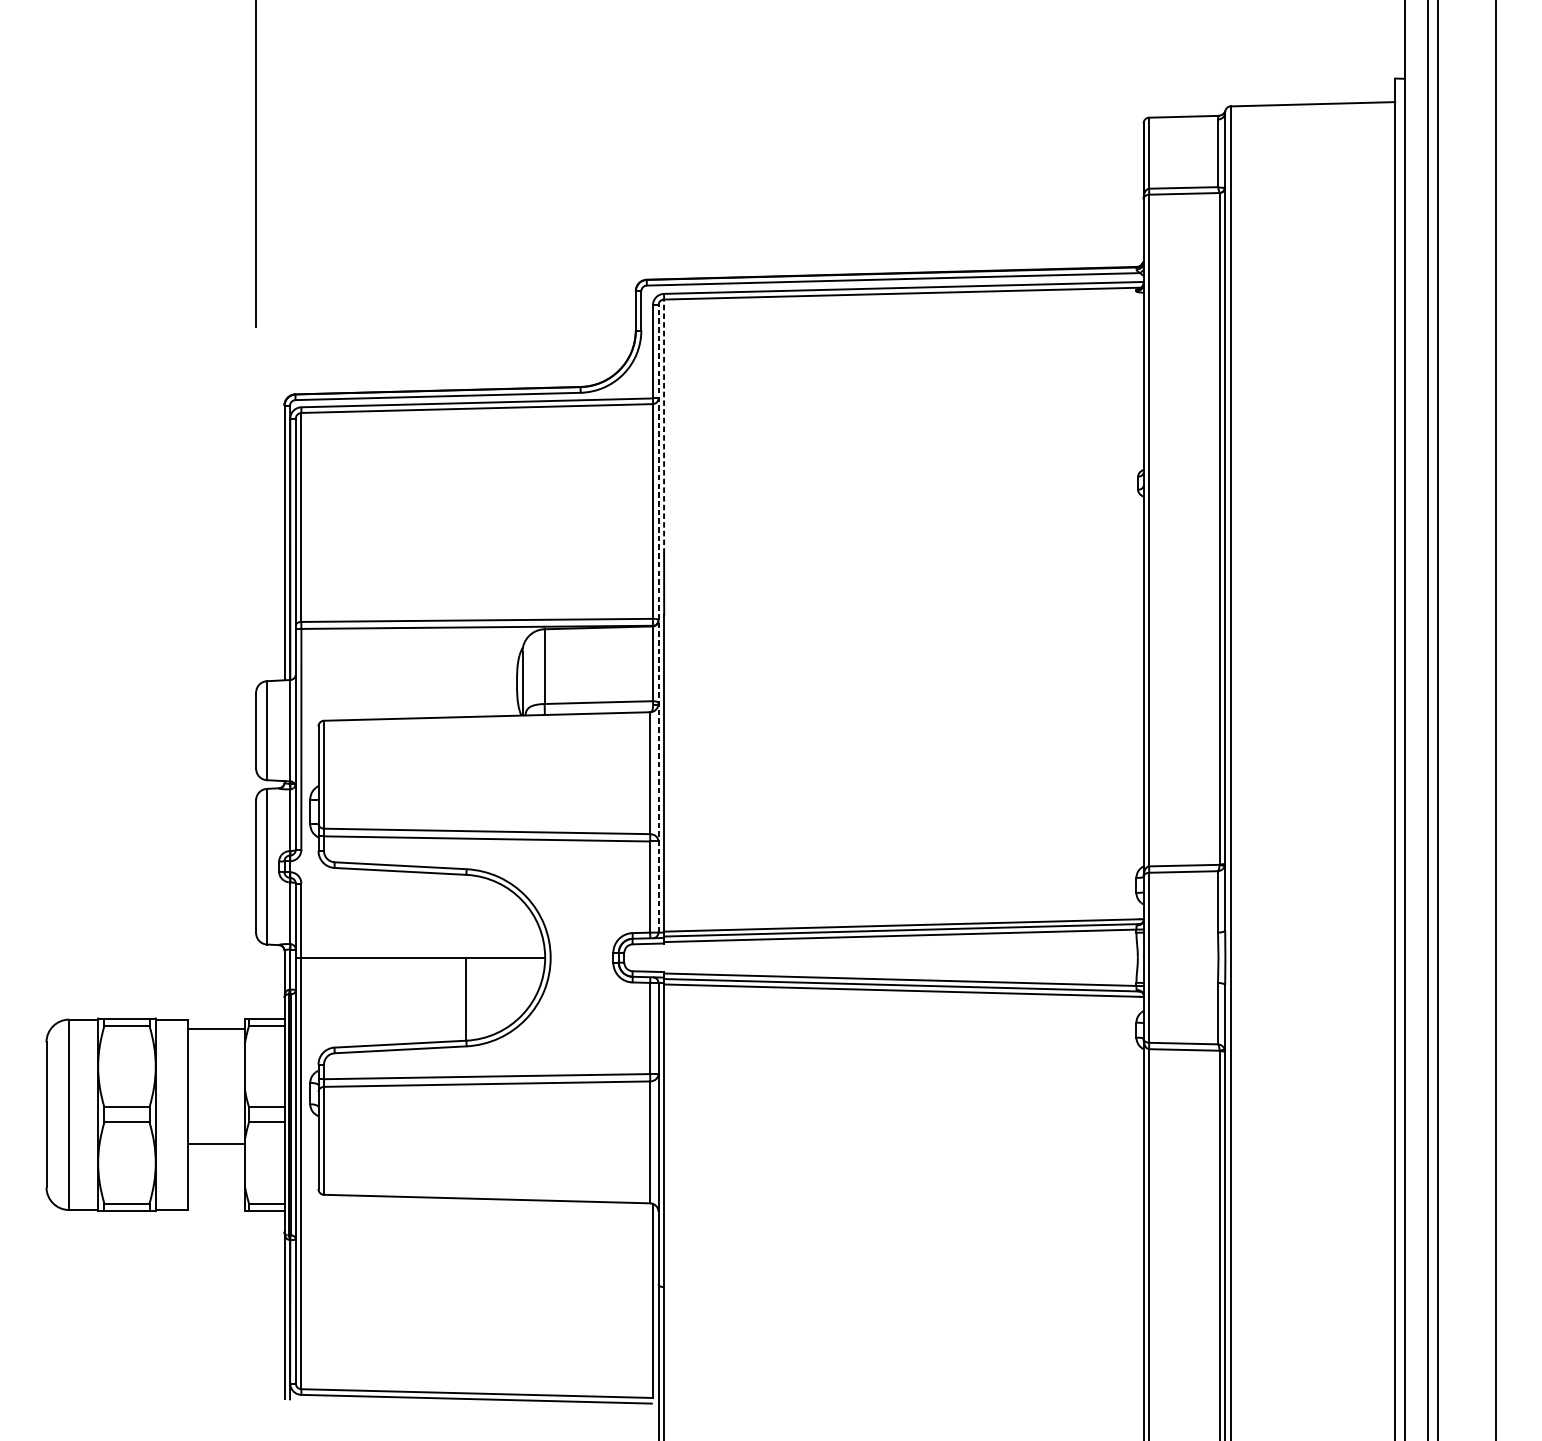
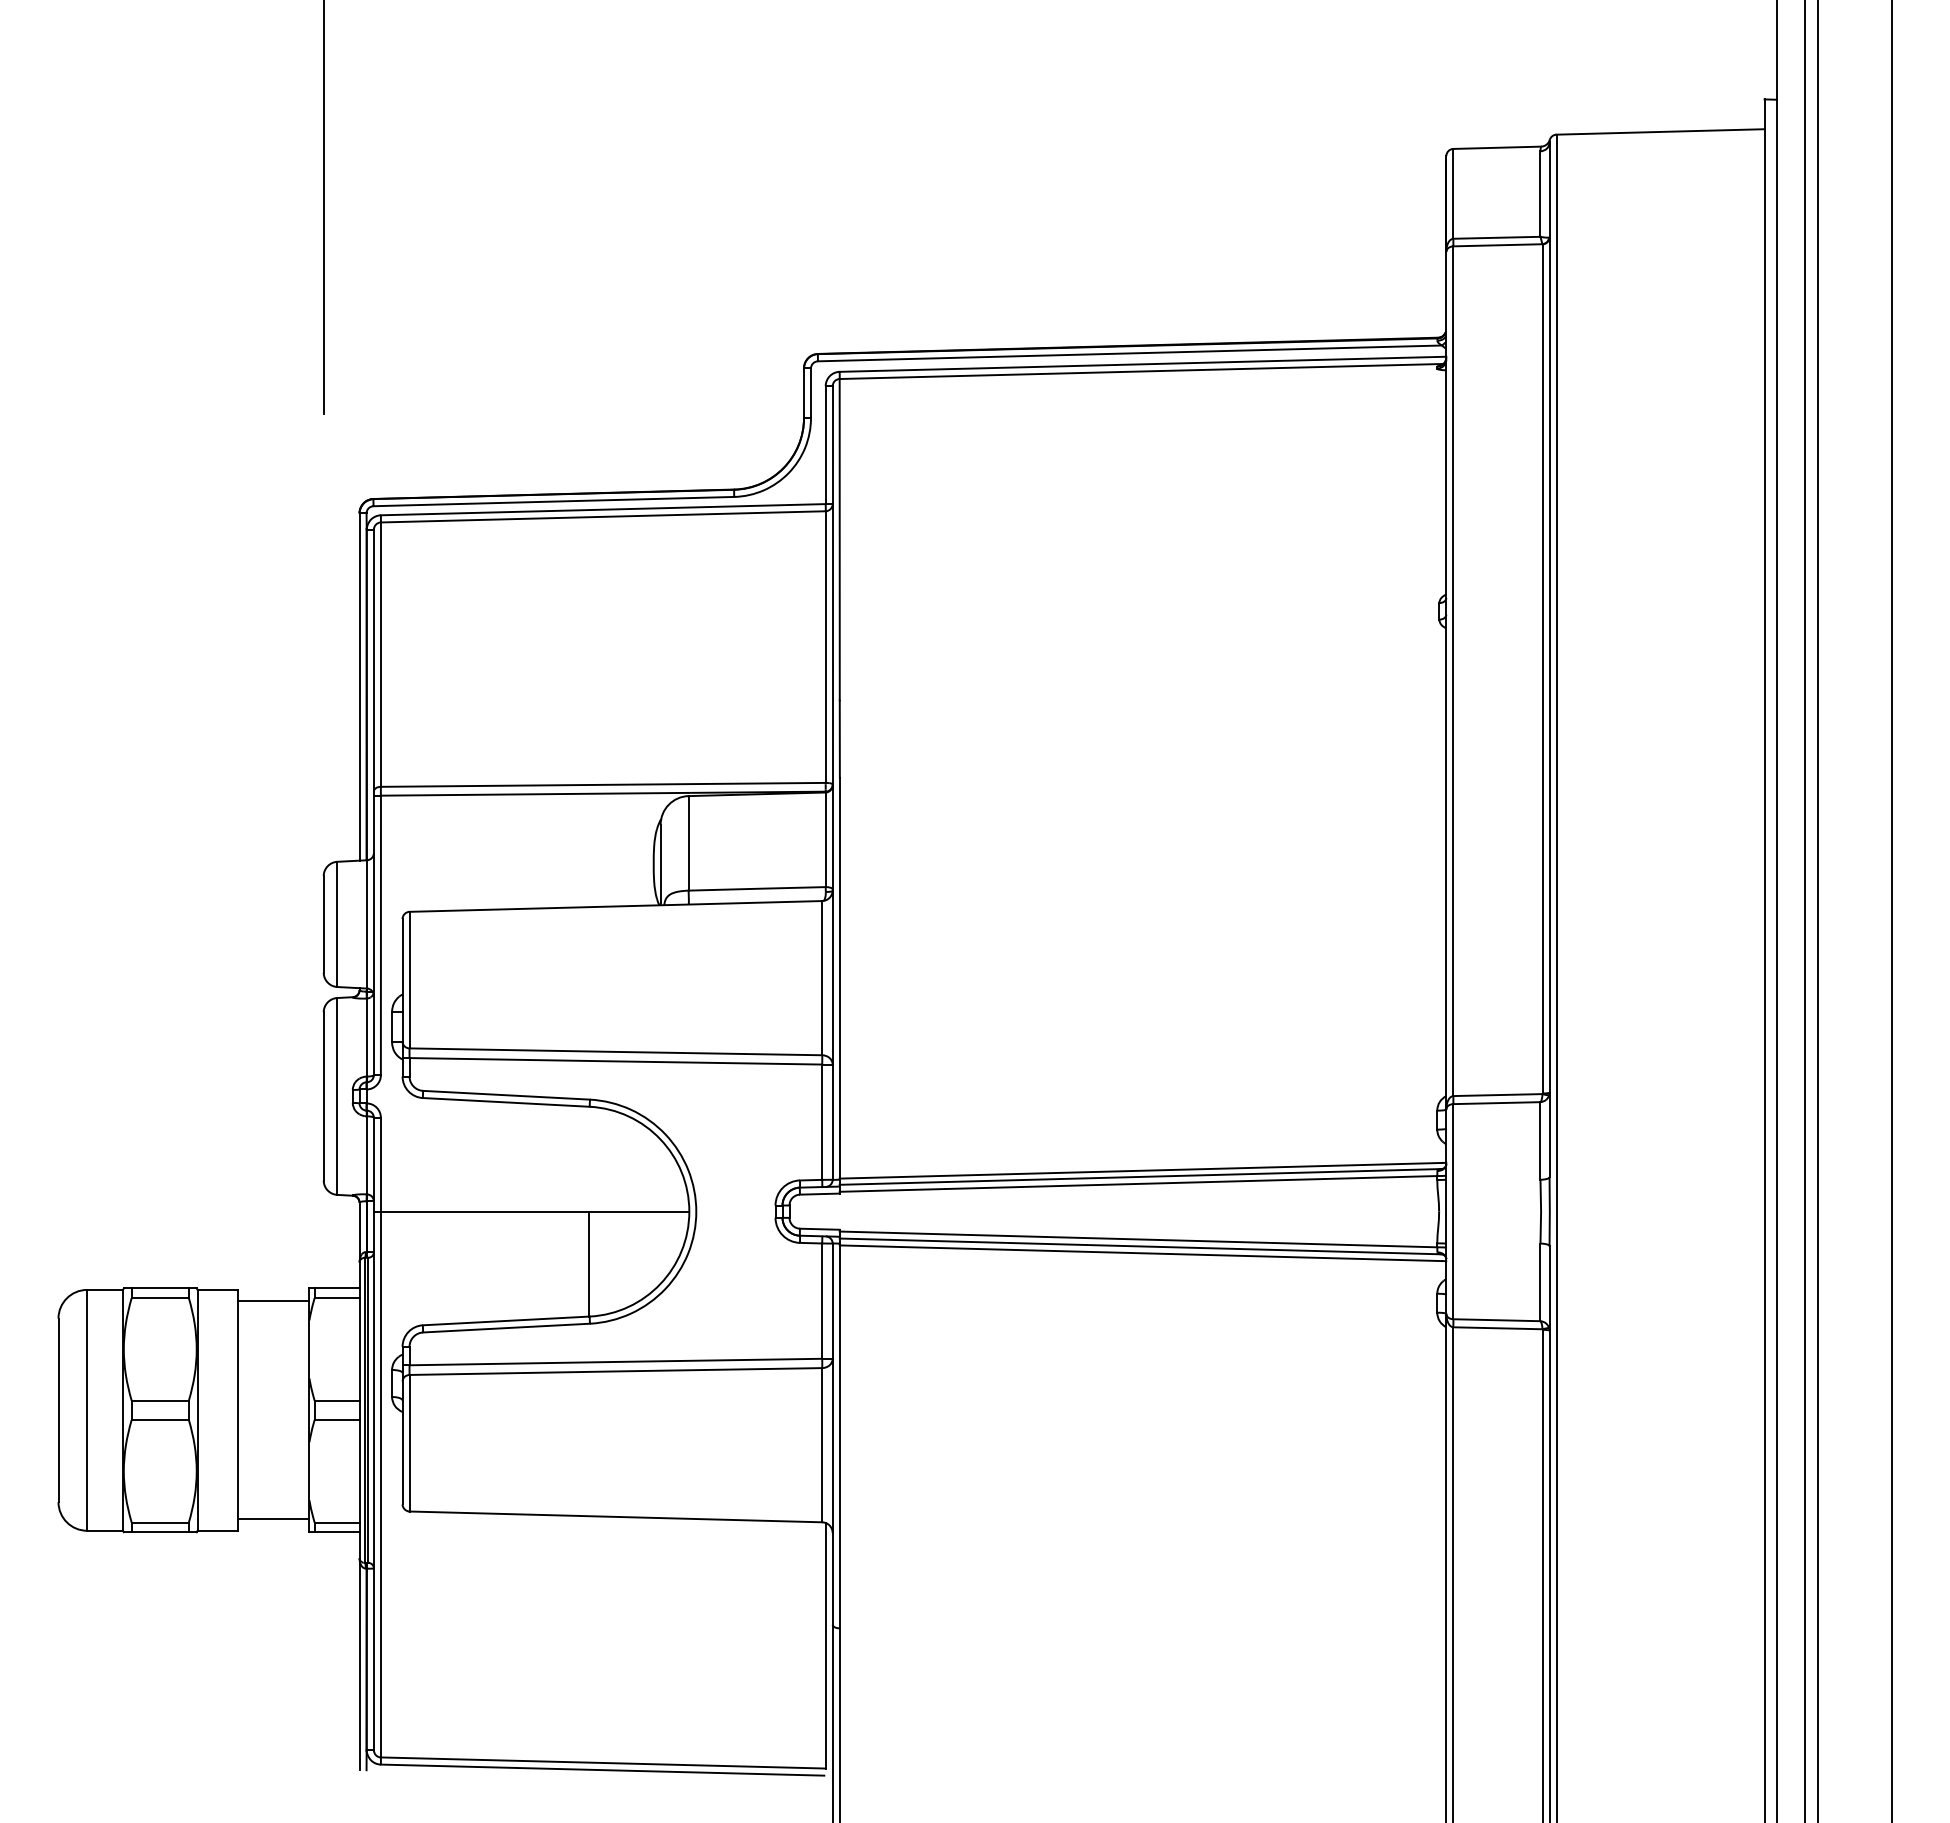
line: (663, 426) -> (839, 539), dashed -> solid
line: (658, 618) -> (832, 782), dashed -> solid
line: (216, 1144) -> (273, 1519), moved

